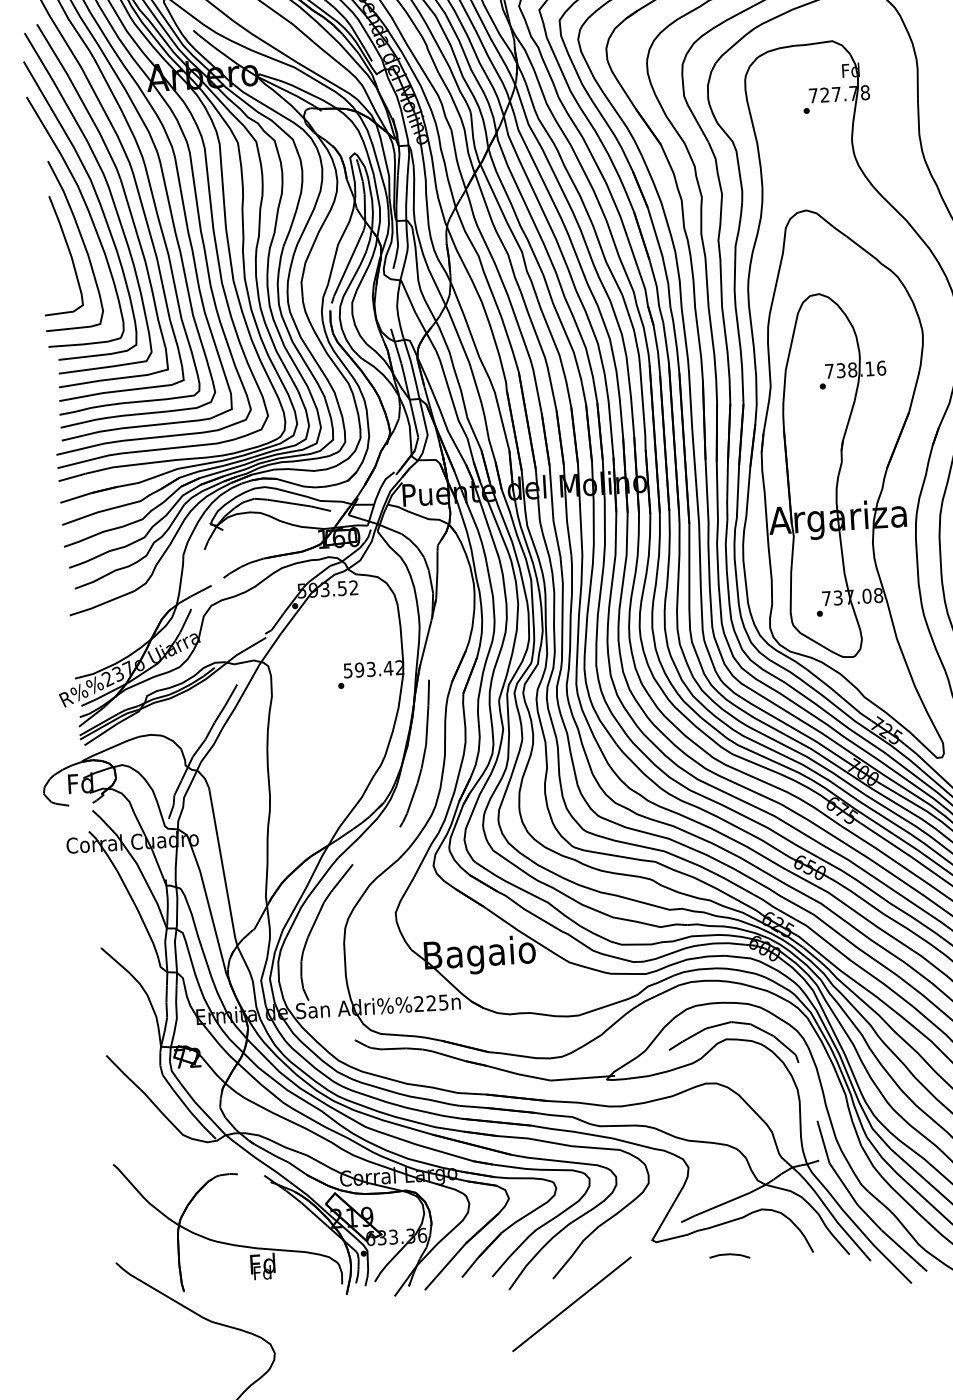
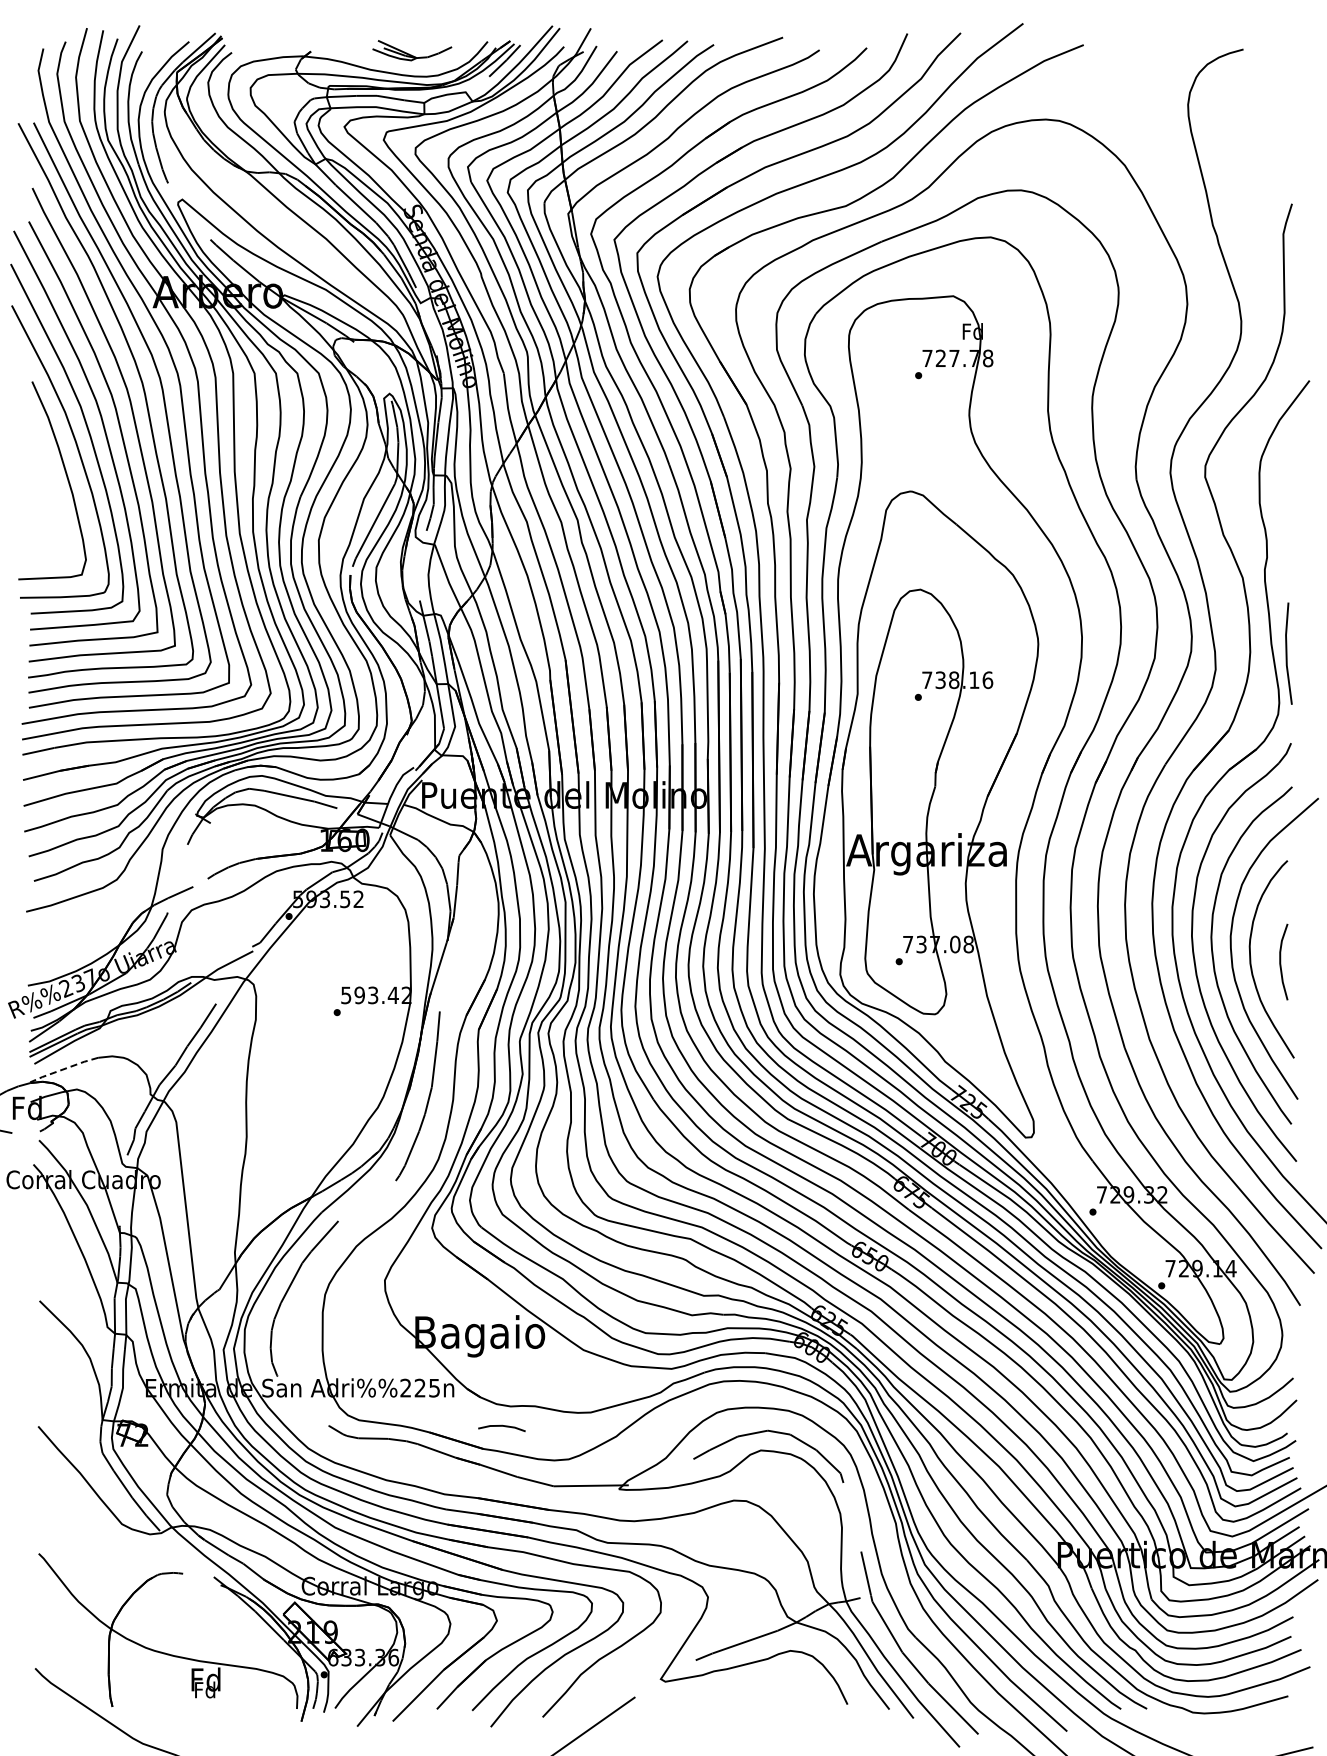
curve: (69, 253) -> (50, 490), removed
line: (109, 748) -> (63, 1069), solid -> dashed
line: (729, 1254) -> (501, 1426), moved

